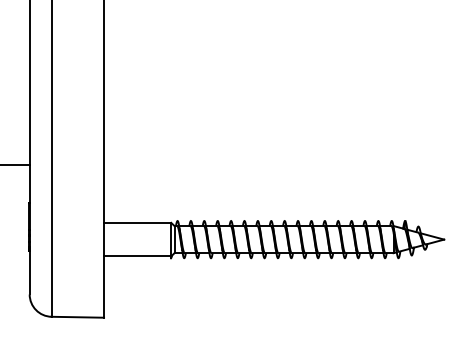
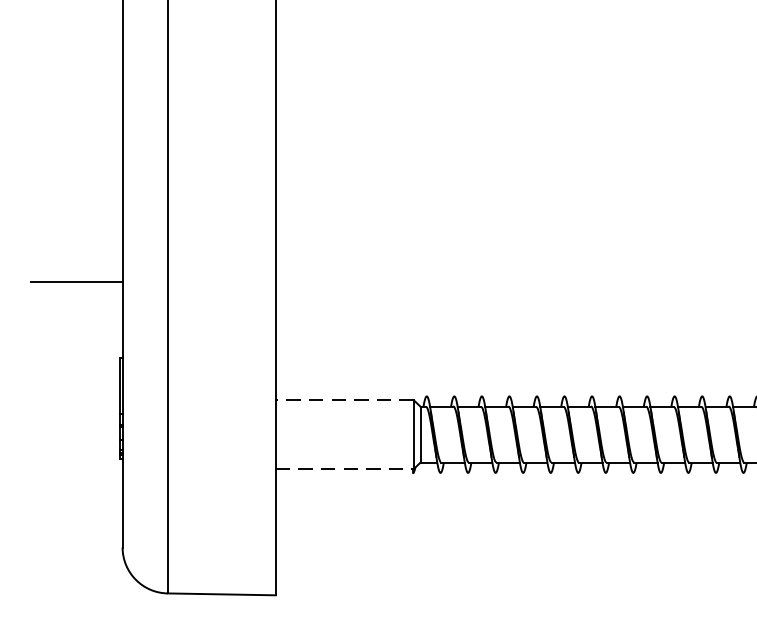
line: (137, 222) -> (344, 399), solid -> dashed
line: (137, 256) -> (344, 469), solid -> dashed

